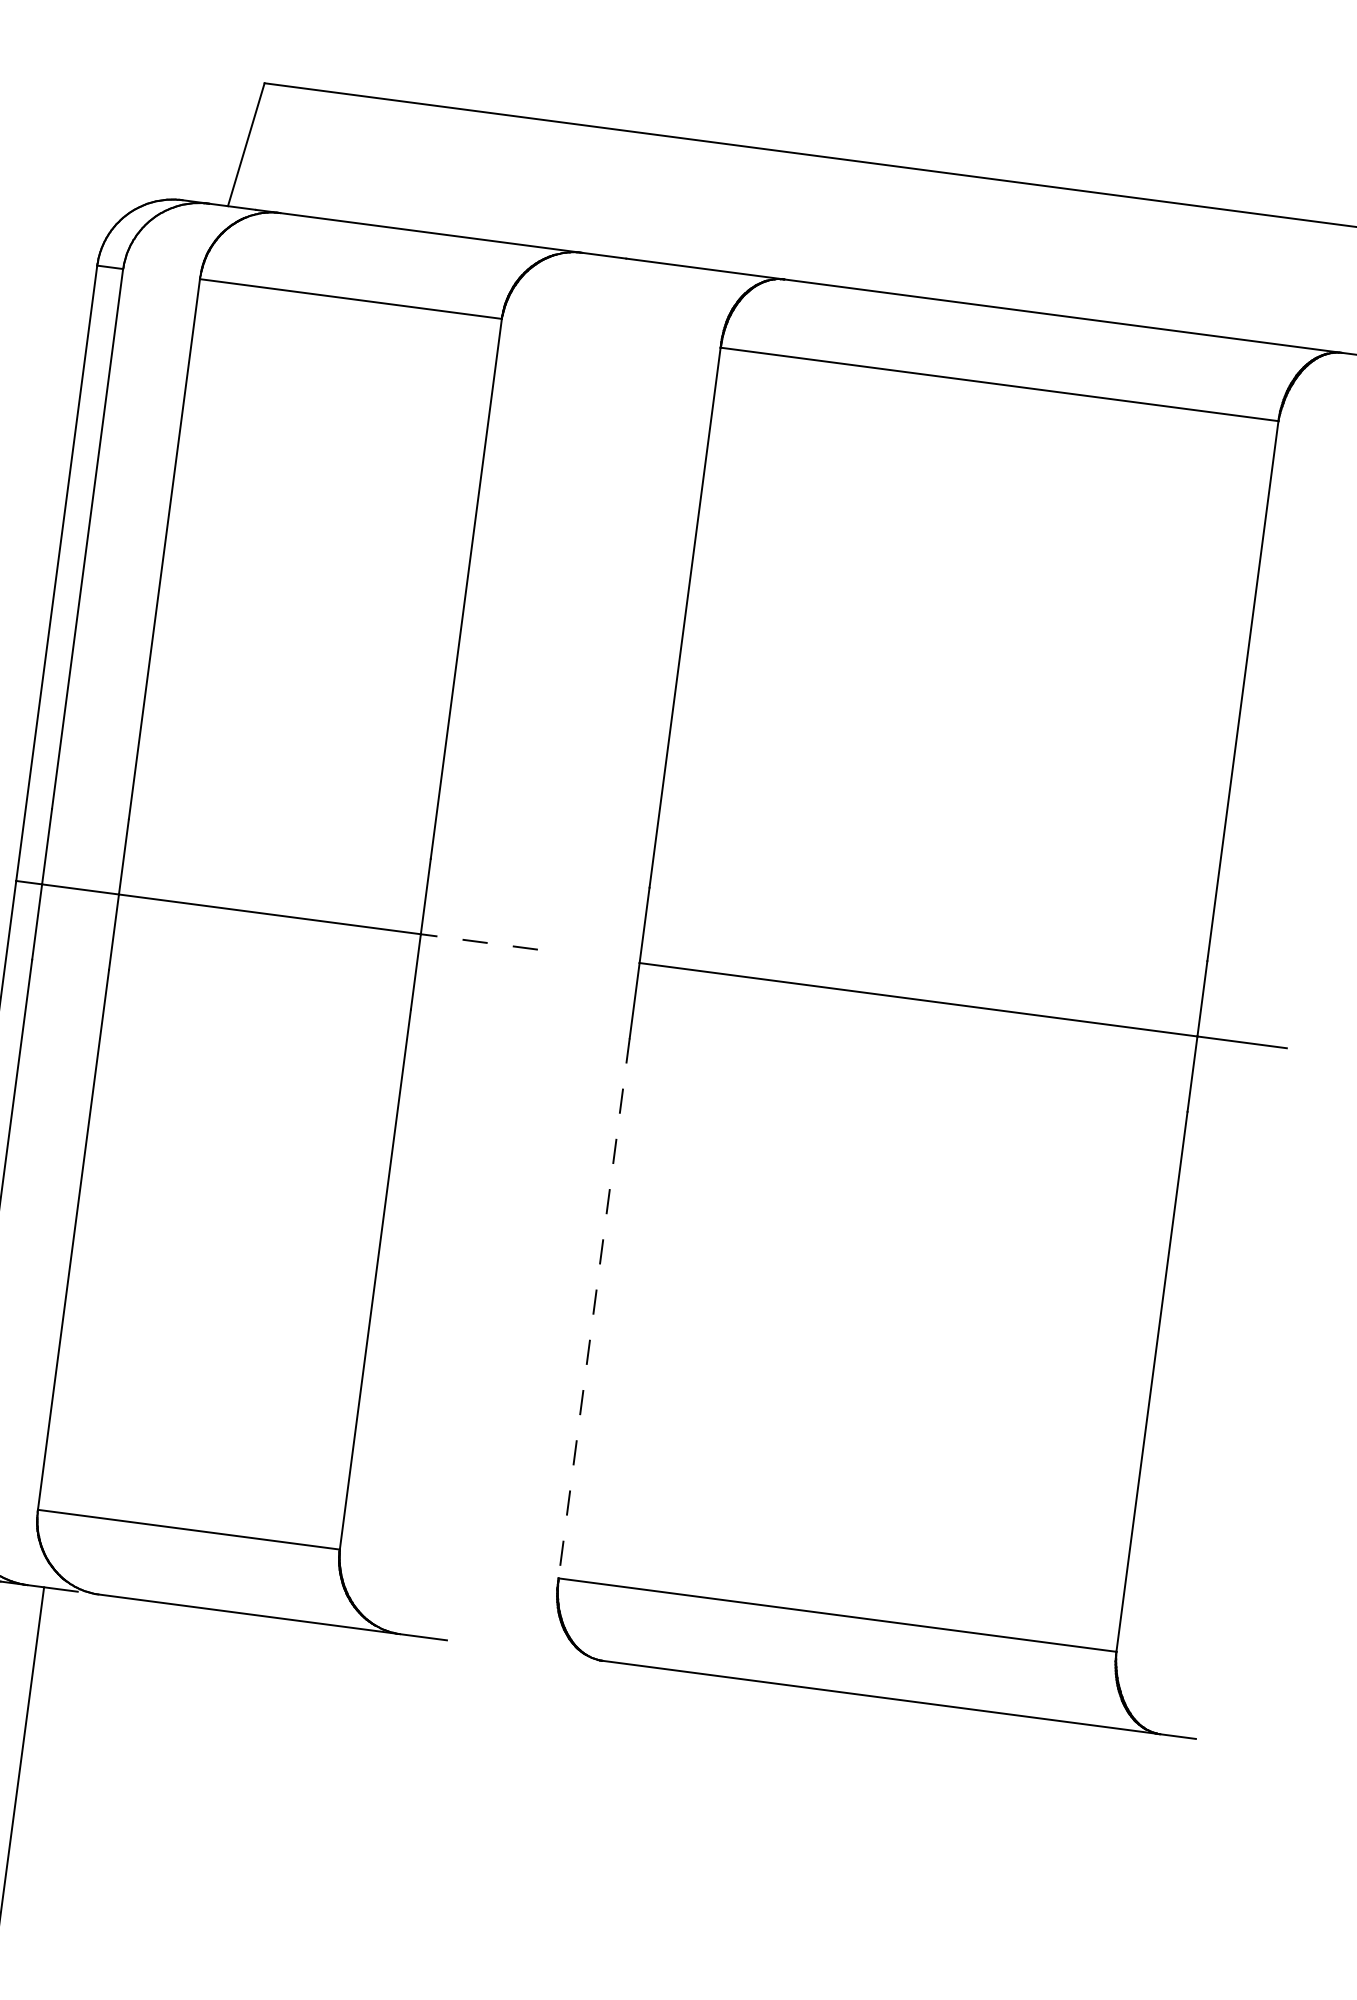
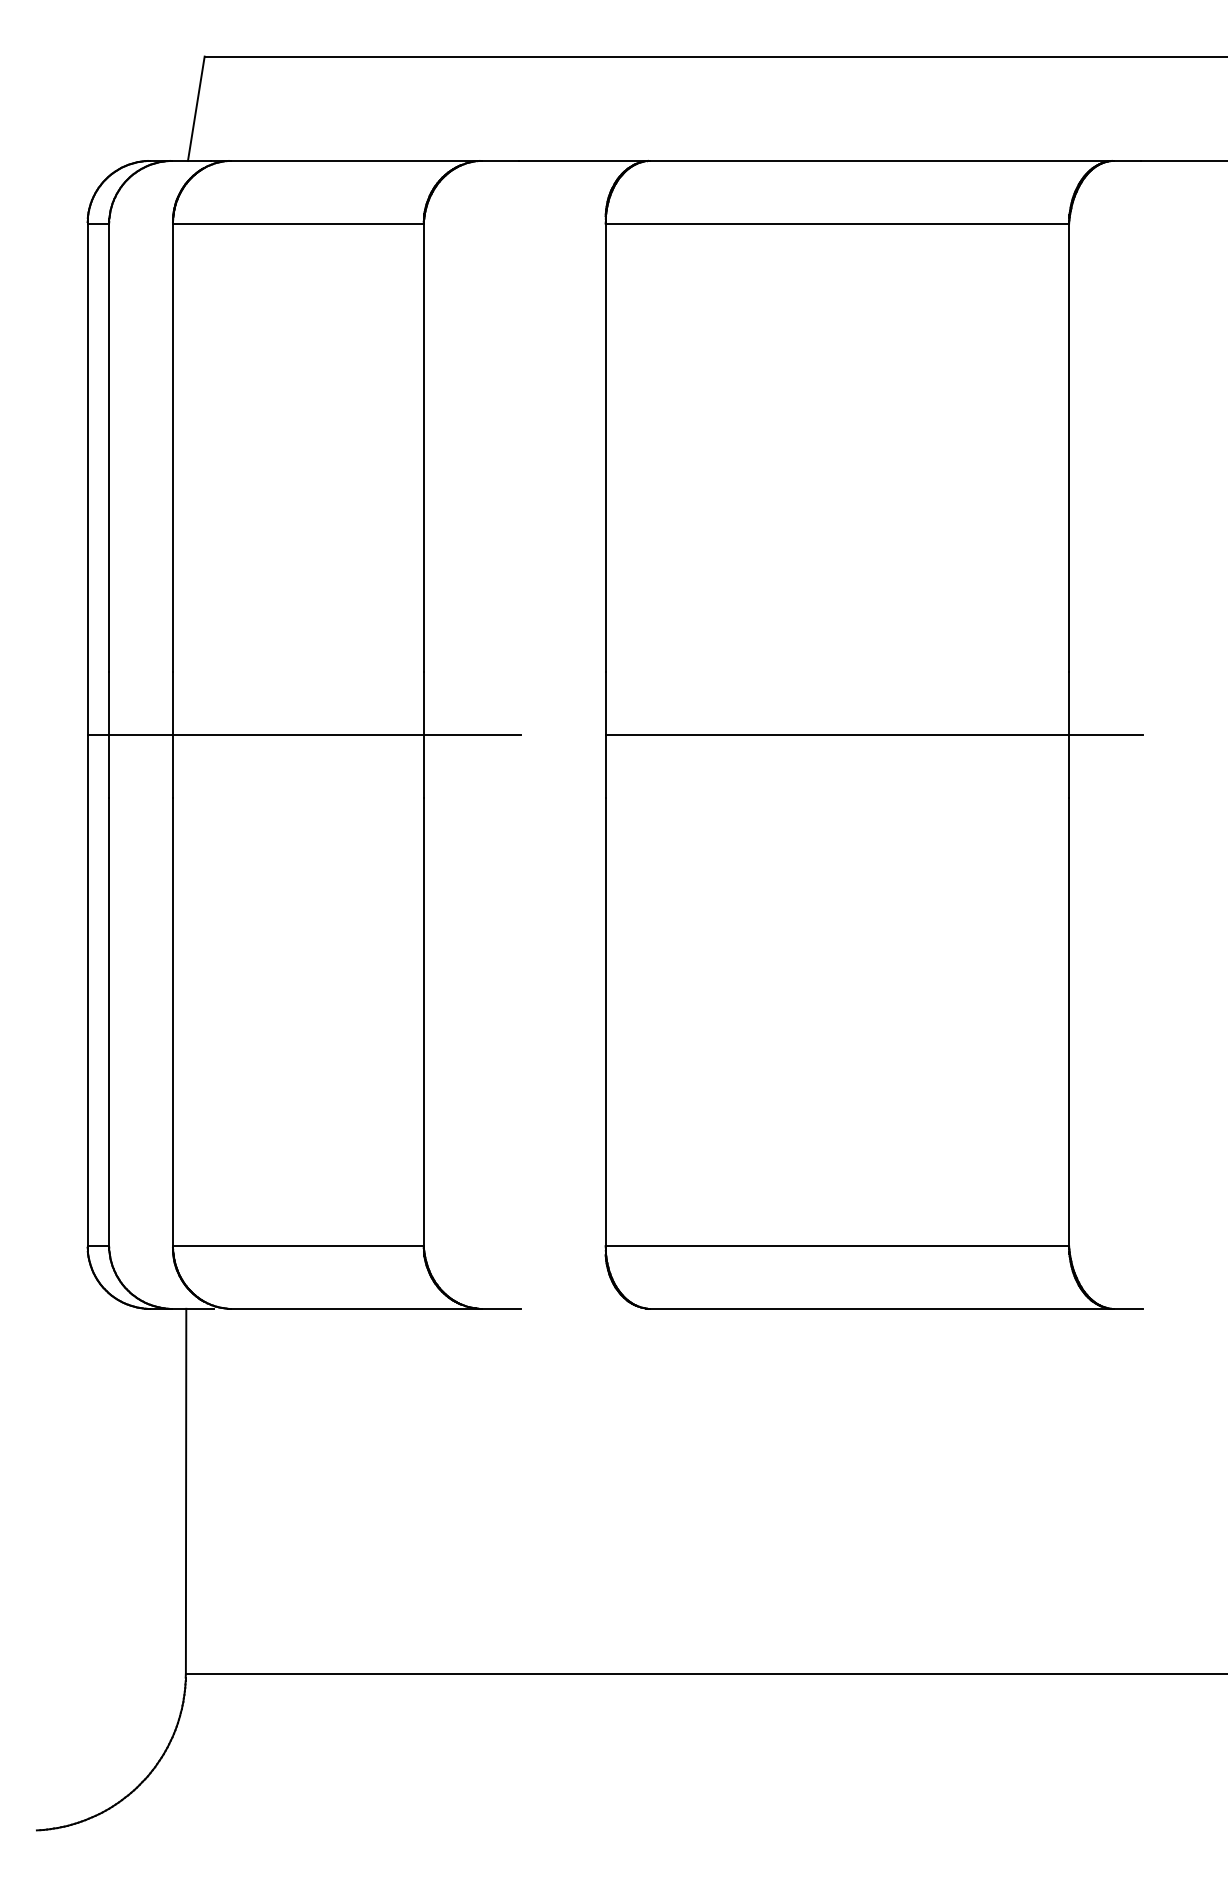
line: (479, 941) -> (472, 734), dashed -> solid
line: (593, 1309) -> (605, 1022), dashed -> solid

